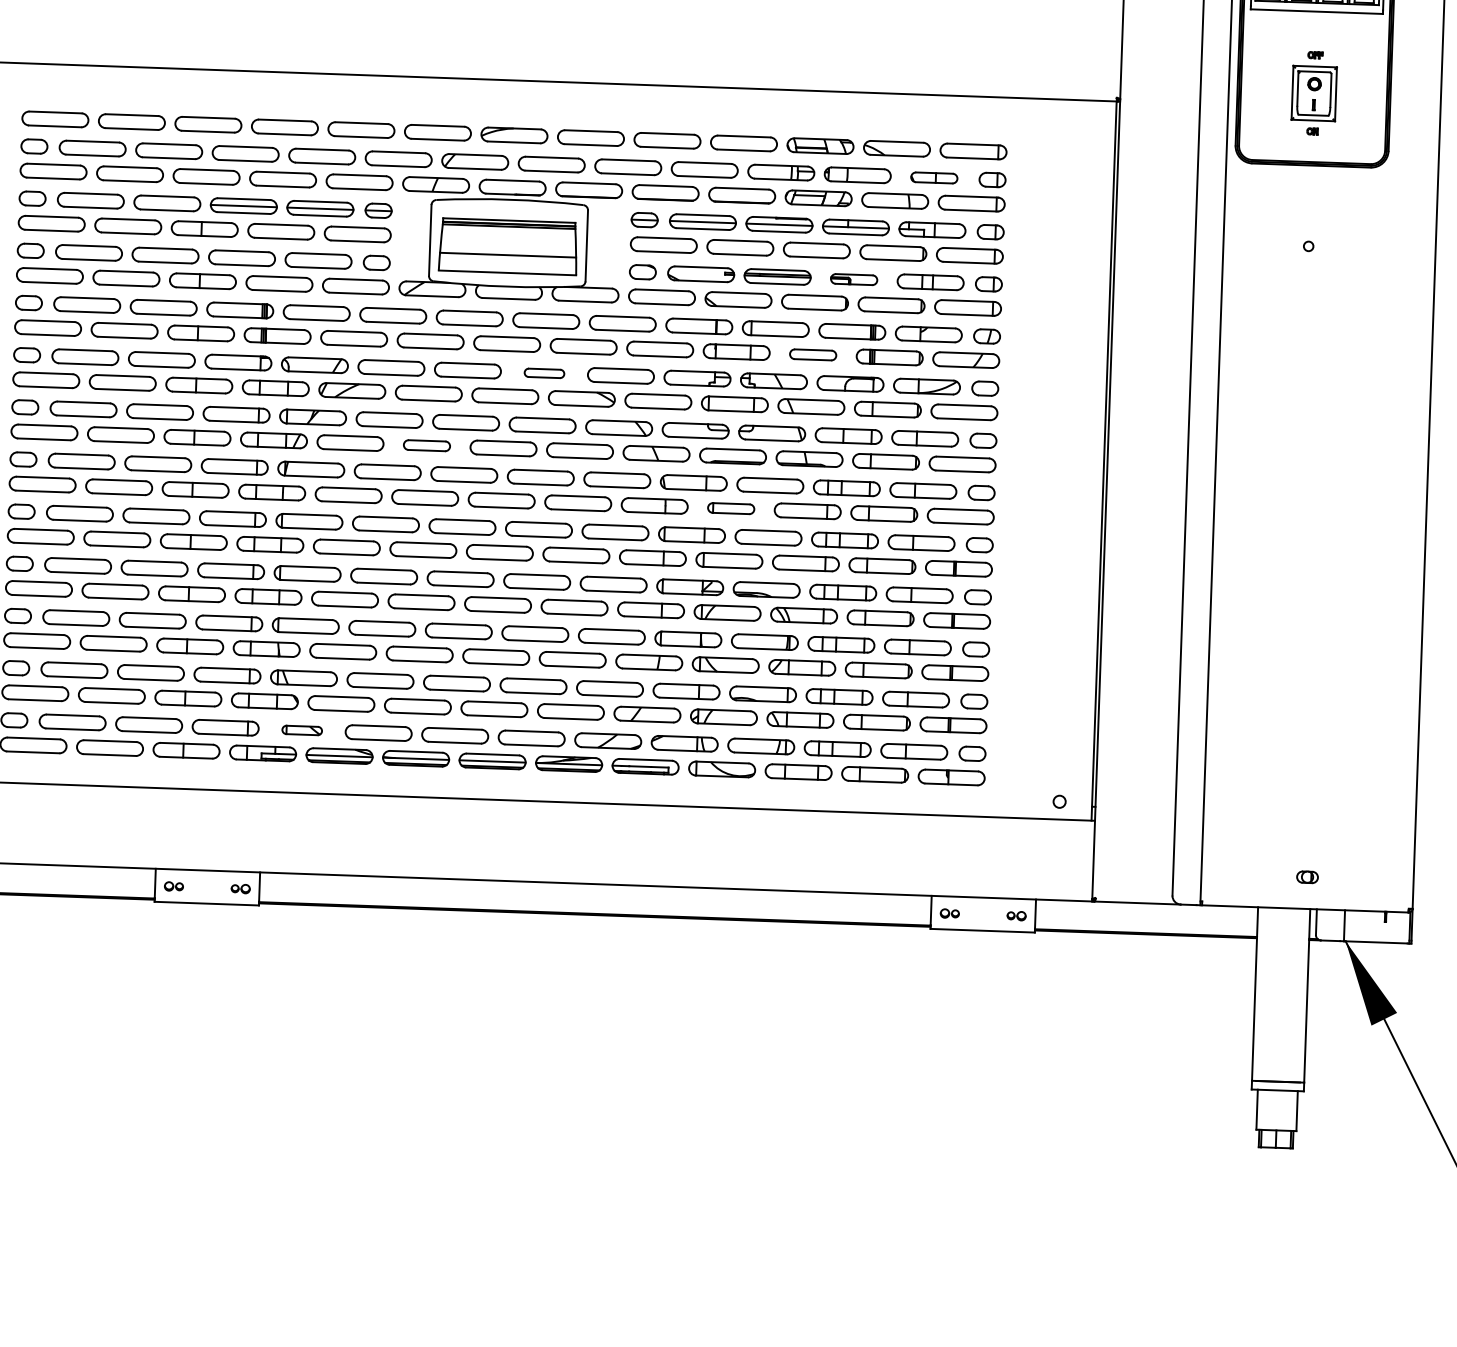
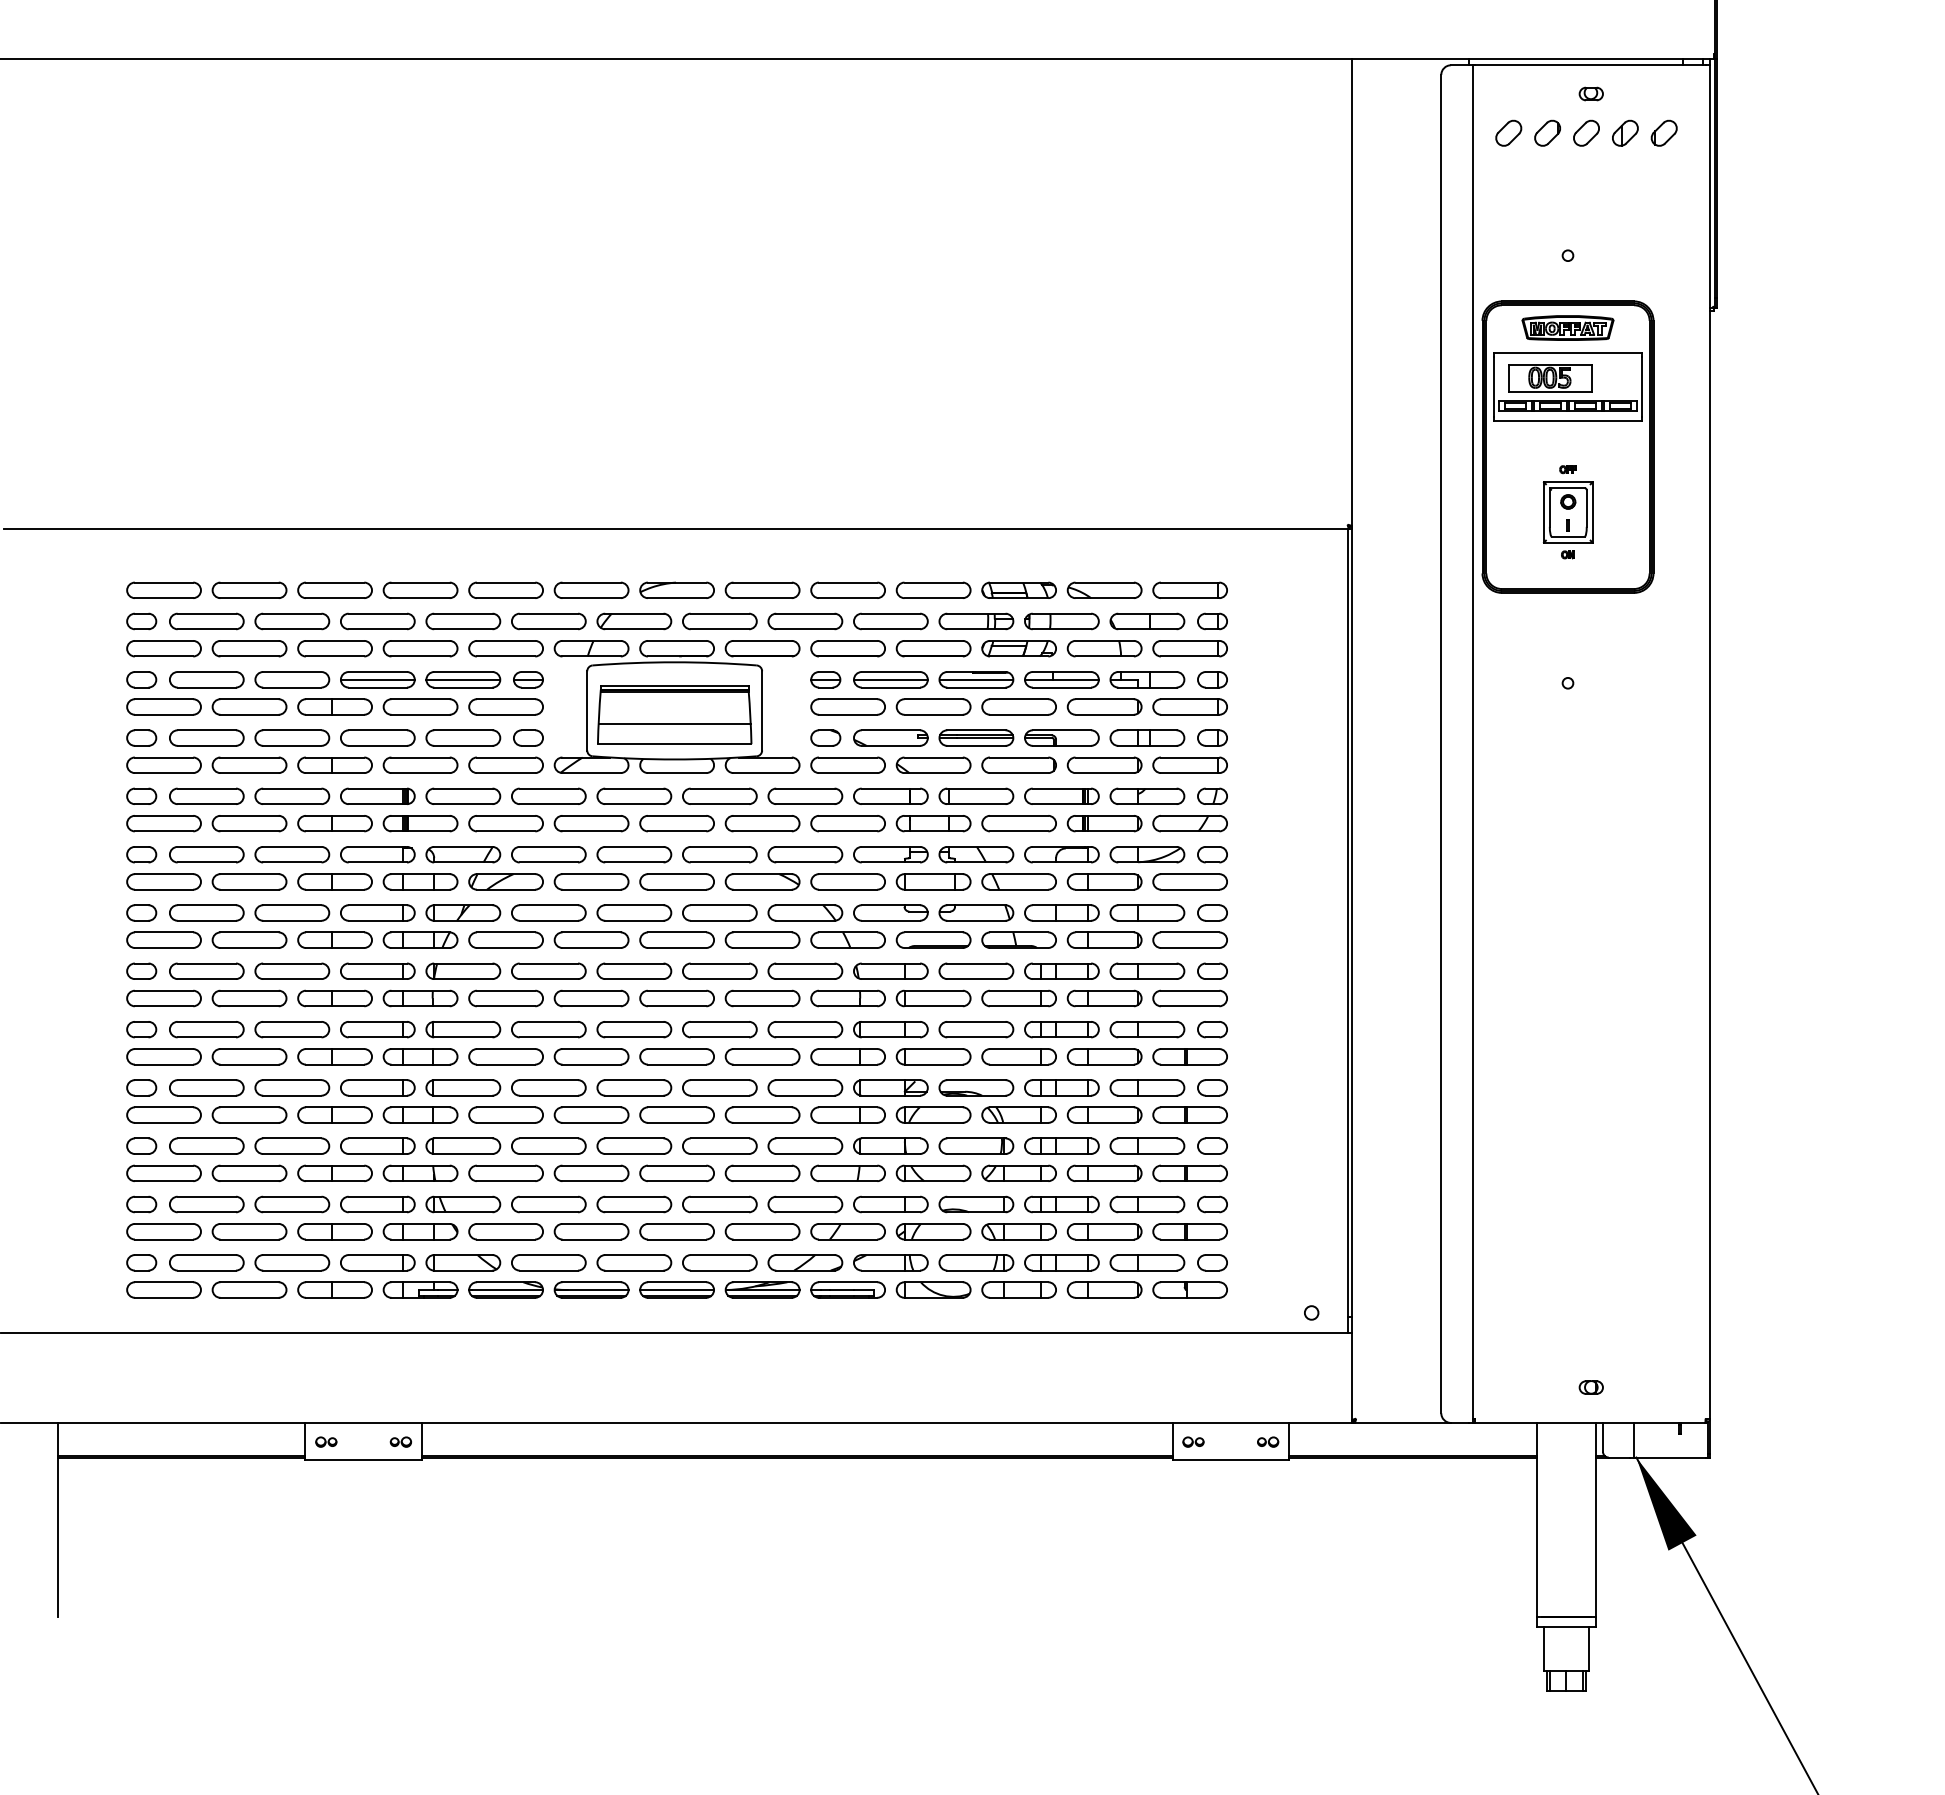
part: (934, 177) -> (1147, 621), size x1.43
part: (853, 279) -> (1061, 737), size x1.43
part: (812, 354) -> (1018, 823), size x1.43
part: (544, 373) -> (719, 854), size x1.67
part: (426, 445) -> (591, 939), size x1.43
part: (731, 508) -> (933, 998), size x1.43
part: (302, 730) -> (463, 1262), size x1.67

